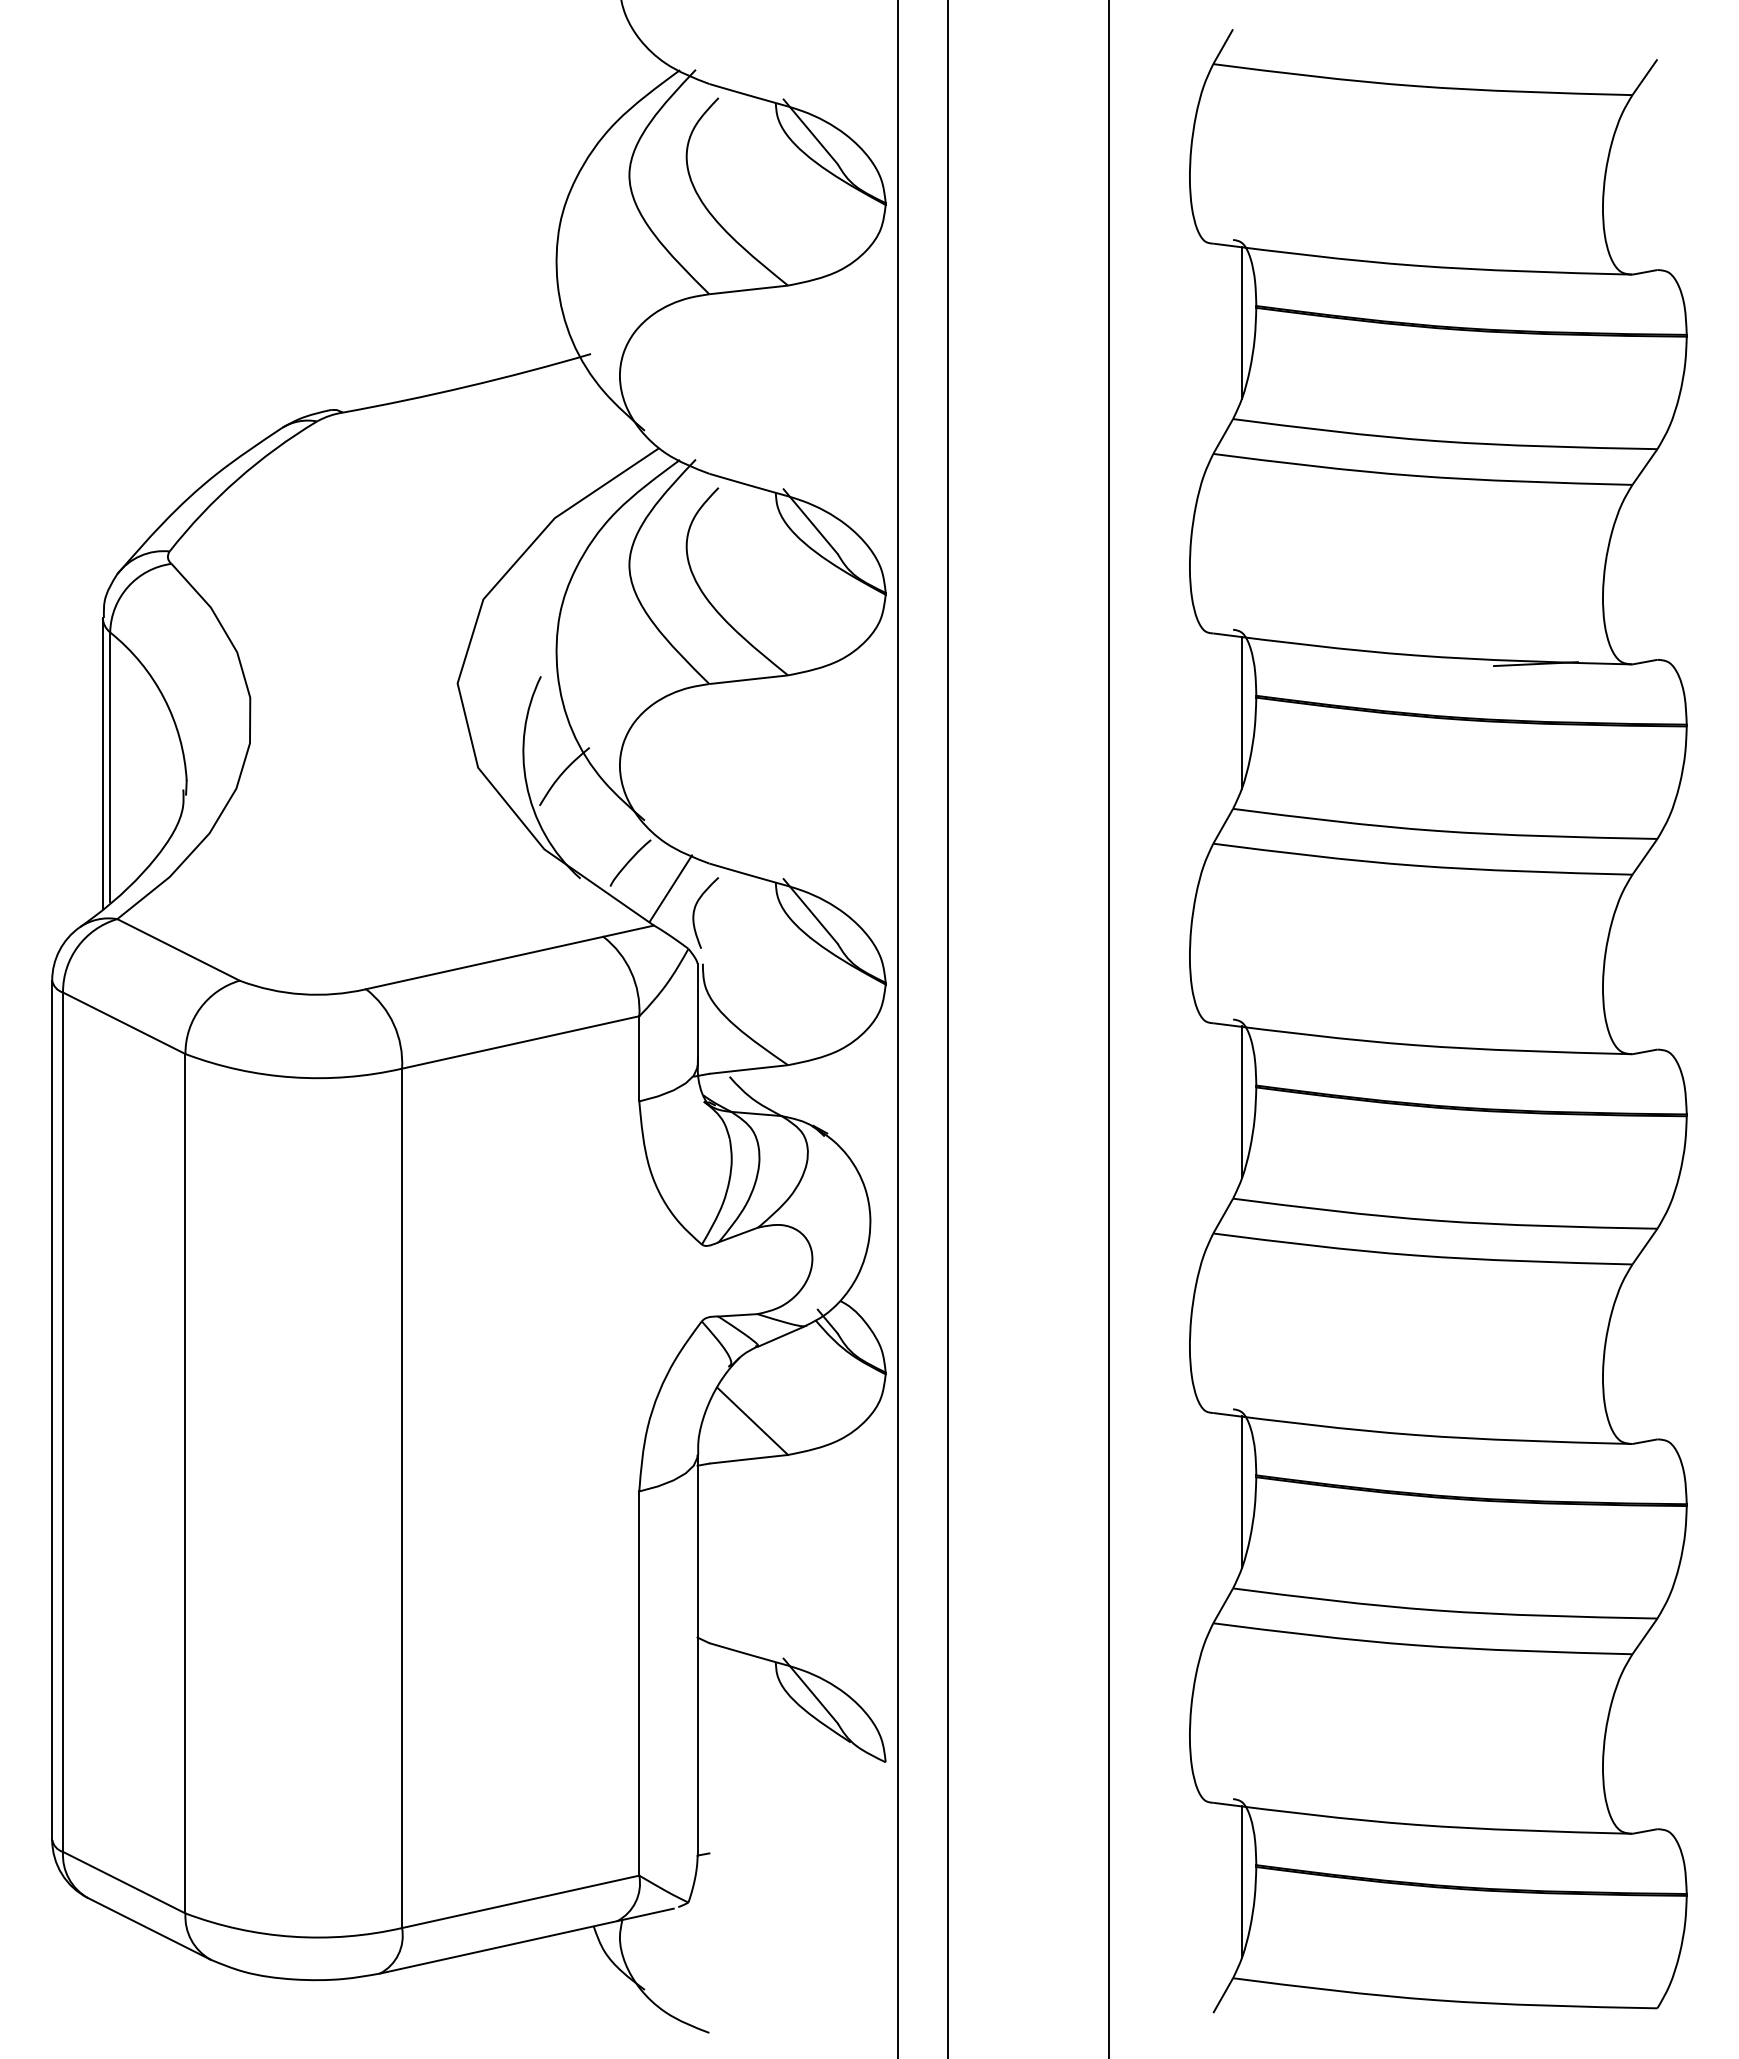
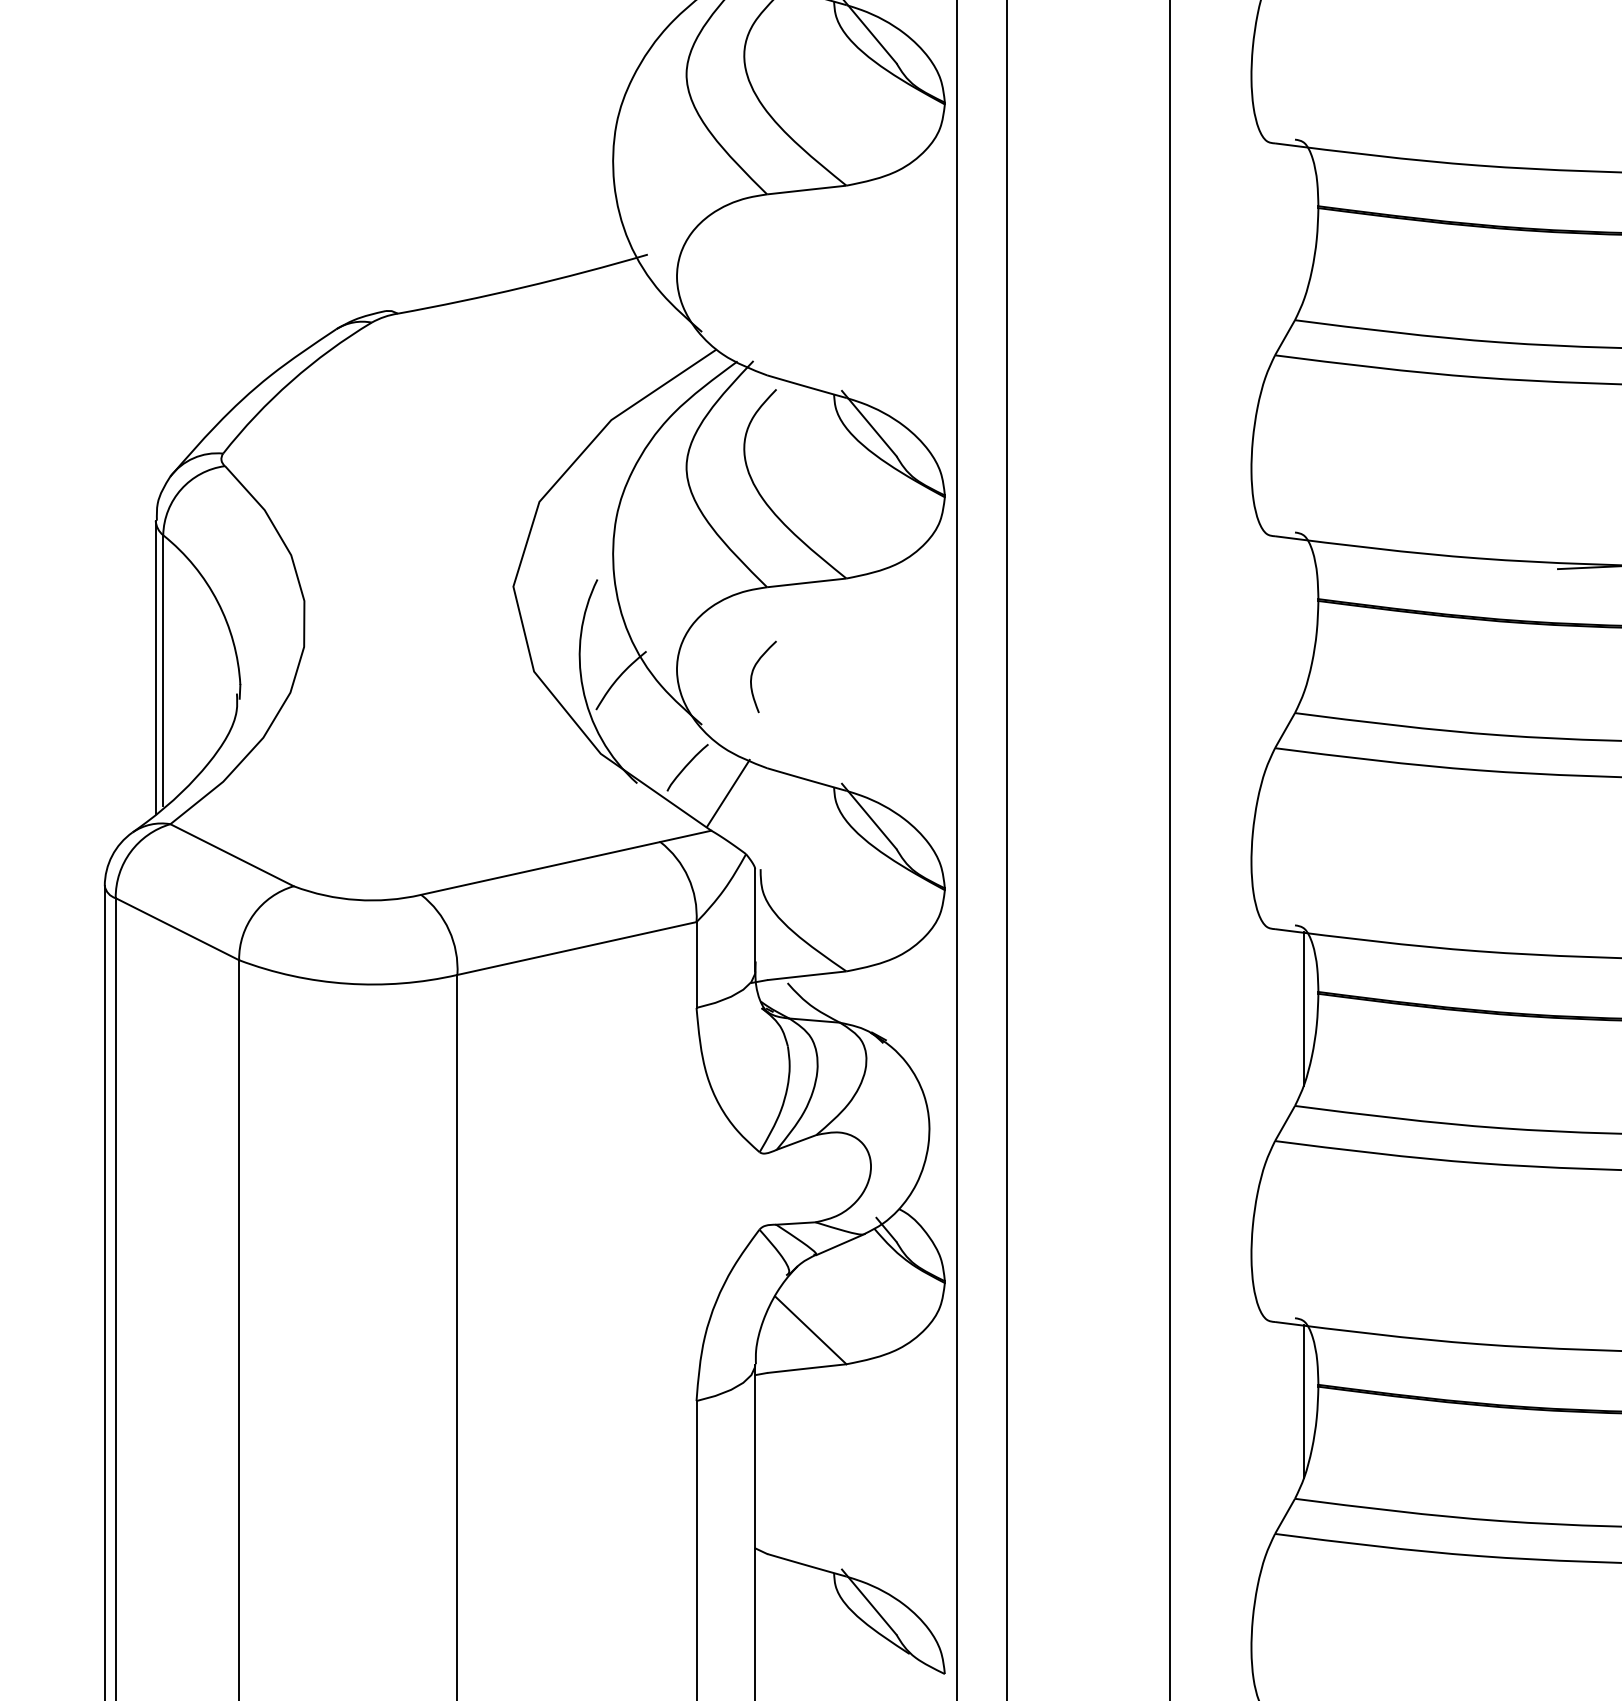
line: (1241, 322) -> (1303, 222), removed
line: (1241, 712) -> (1303, 615), removed
curve: (695, 910) -> (753, 674), moved

